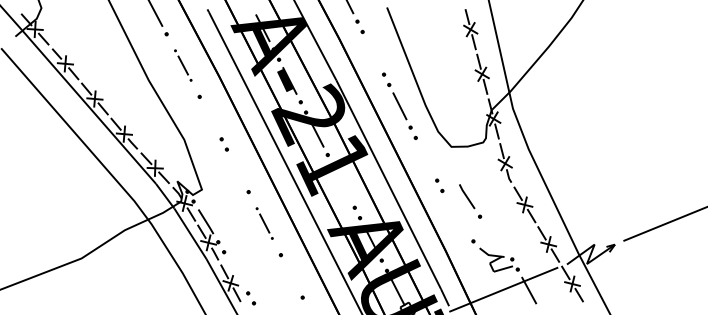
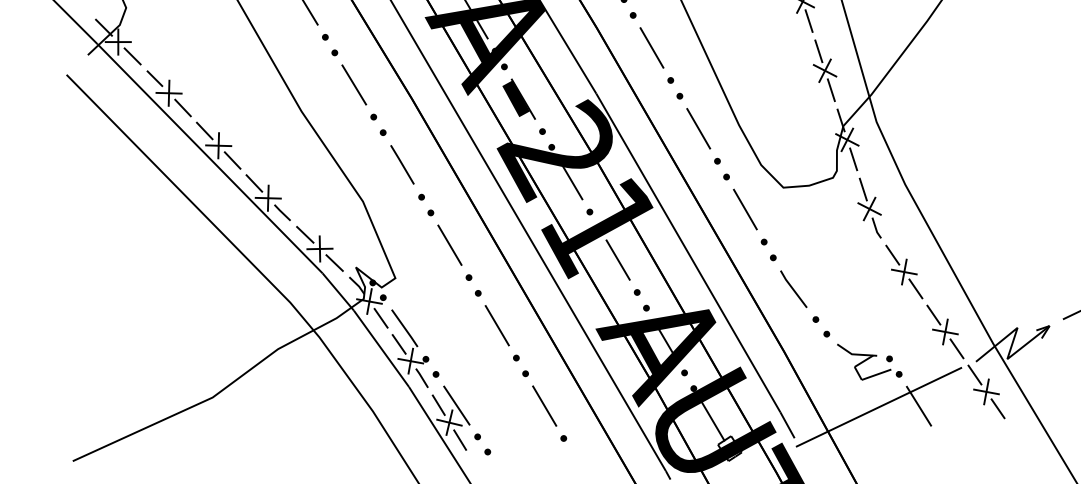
line: (372, 53) -> (650, 48), added
part: (183, 65) -> (354, 84), size x1.43
line: (210, 118) -> (402, 165), added
line: (426, 159) -> (745, 209), added
line: (237, 170) -> (449, 244), added
line: (343, 186) -> (617, 260), added
part: (470, 201) -> (799, 296), moved
part: (264, 223) -> (496, 325), size x1.43
line: (235, 272) -> (455, 405), added
line: (291, 276) -> (544, 406), added

